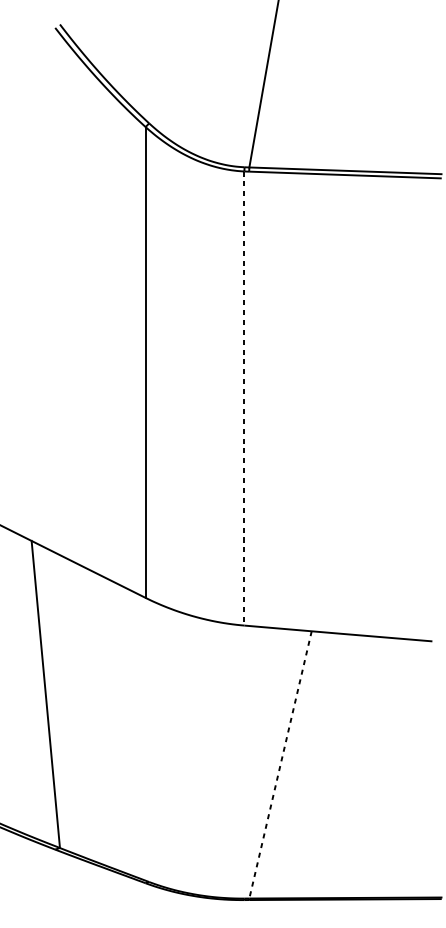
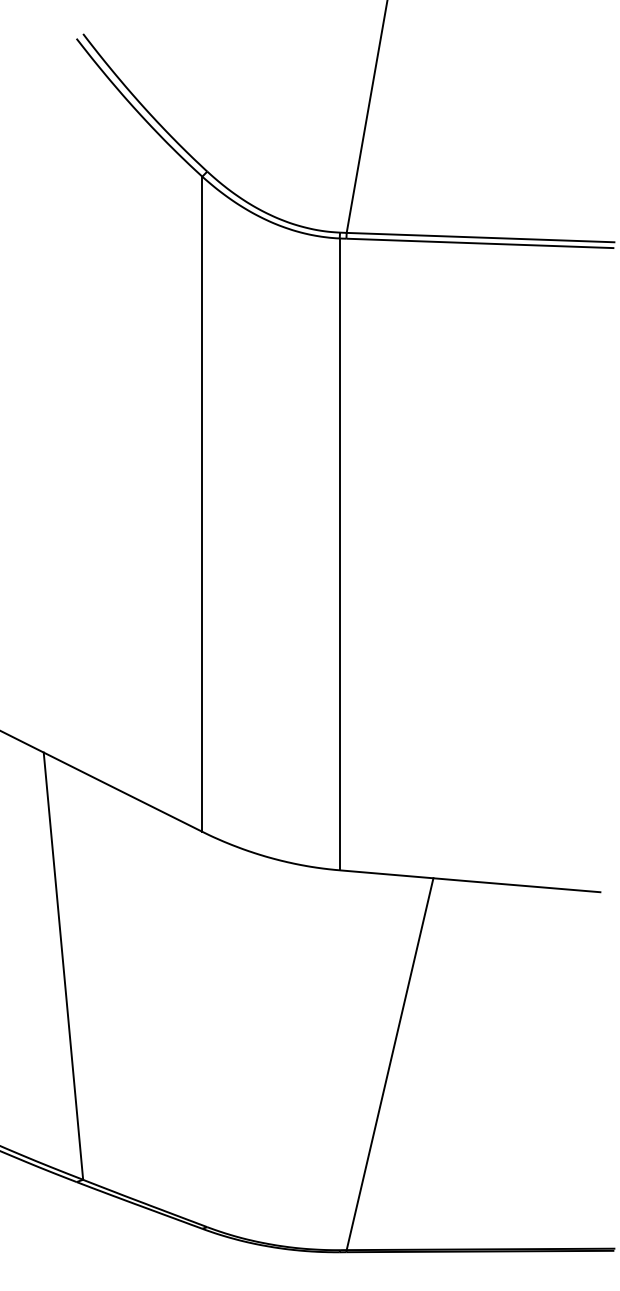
line: (244, 398) -> (339, 554), dashed -> solid
line: (280, 765) -> (390, 1064), dashed -> solid

